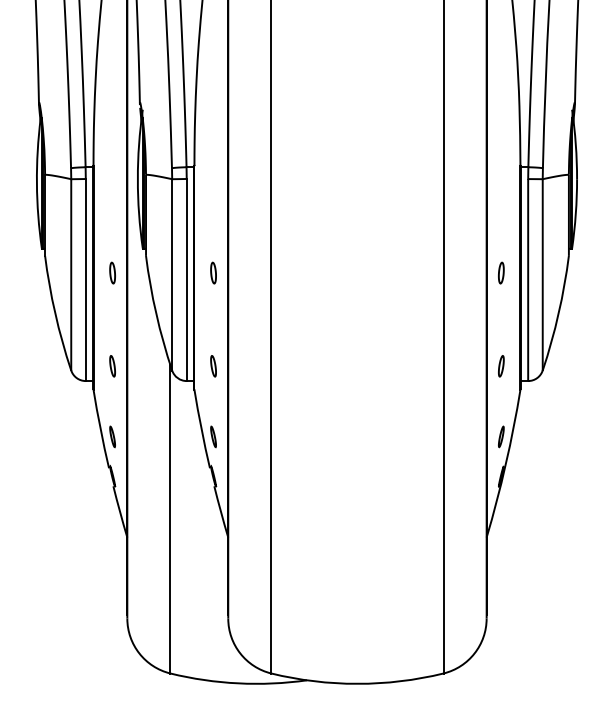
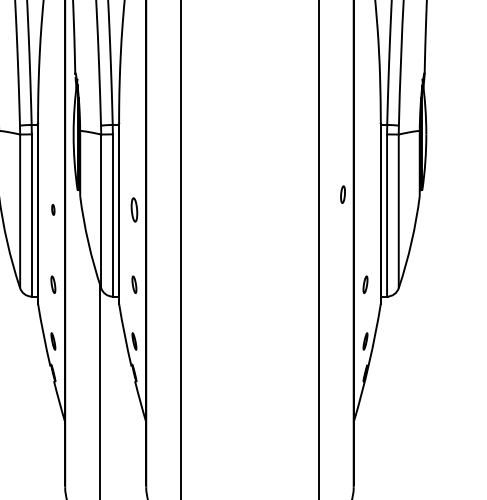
part: (112, 272) -> (53, 209), size x0.6
part: (213, 272) -> (134, 209), size x1.4
part: (501, 272) -> (343, 194), moved

